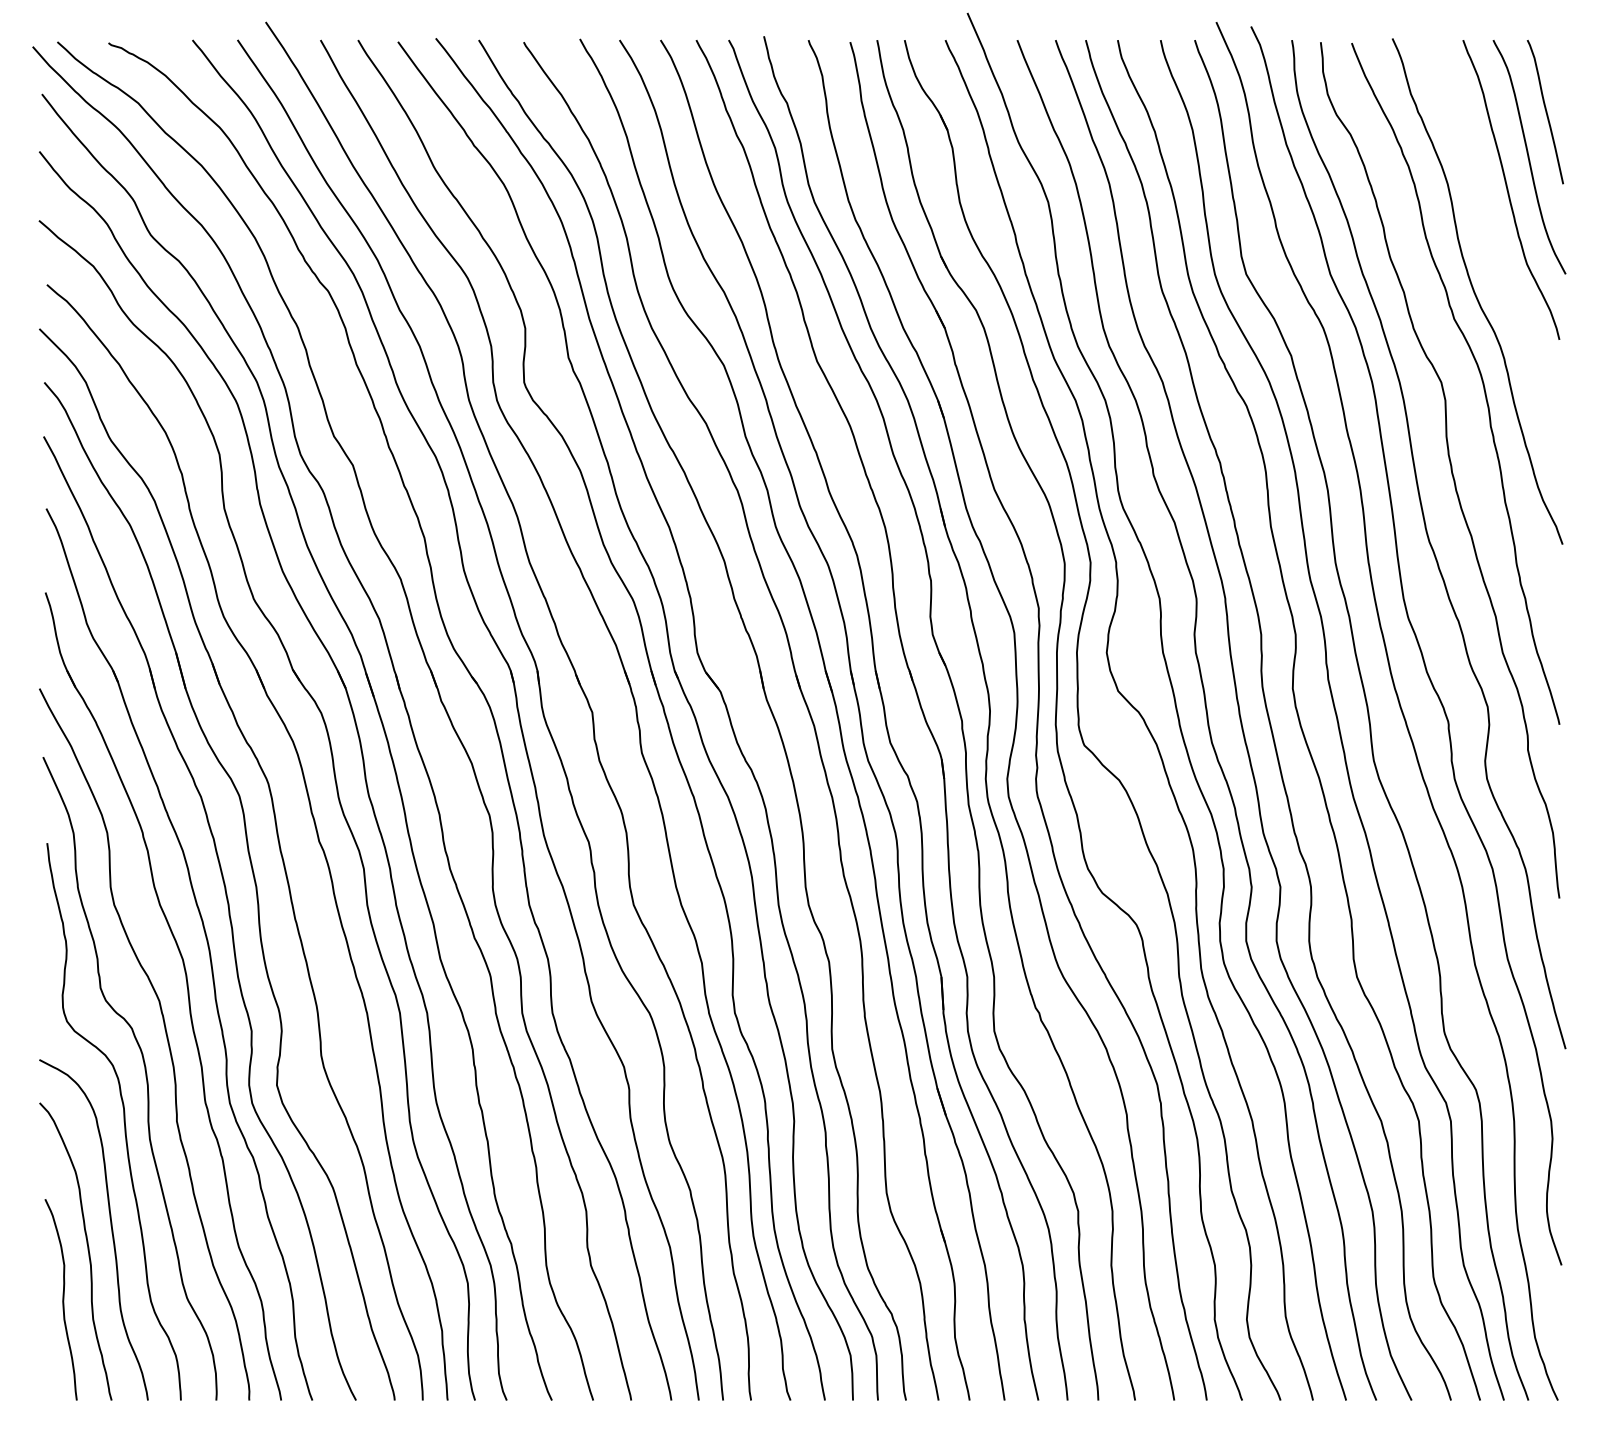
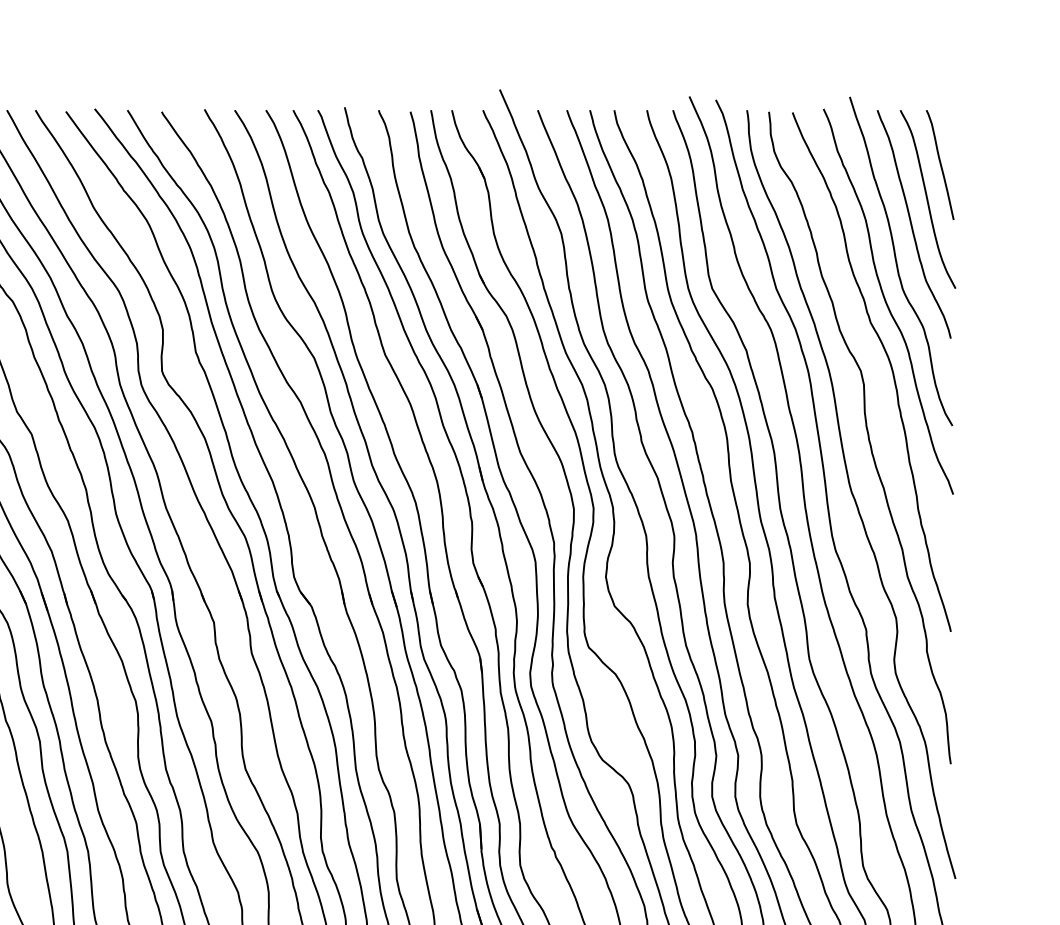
curve: (1489, 241) -> (897, 263), added

